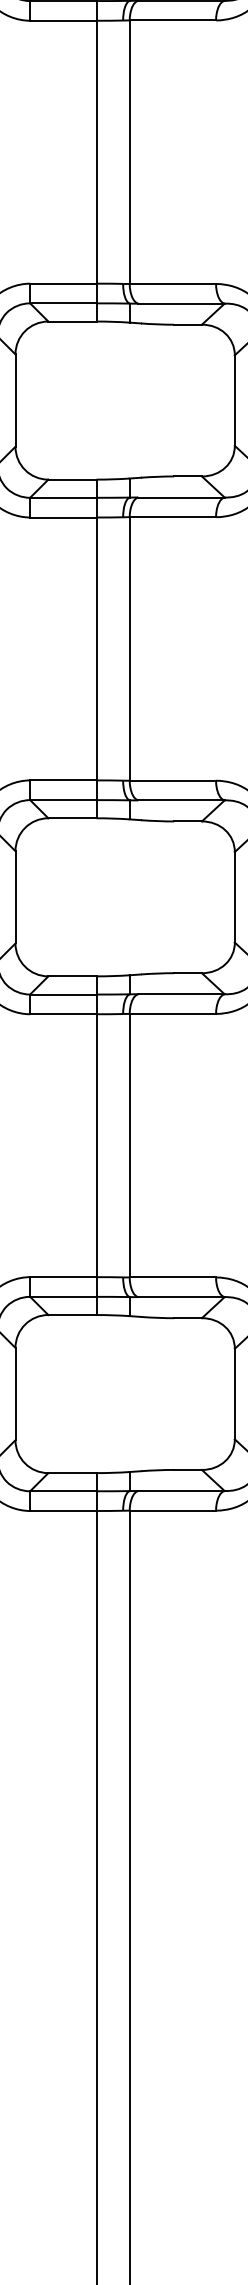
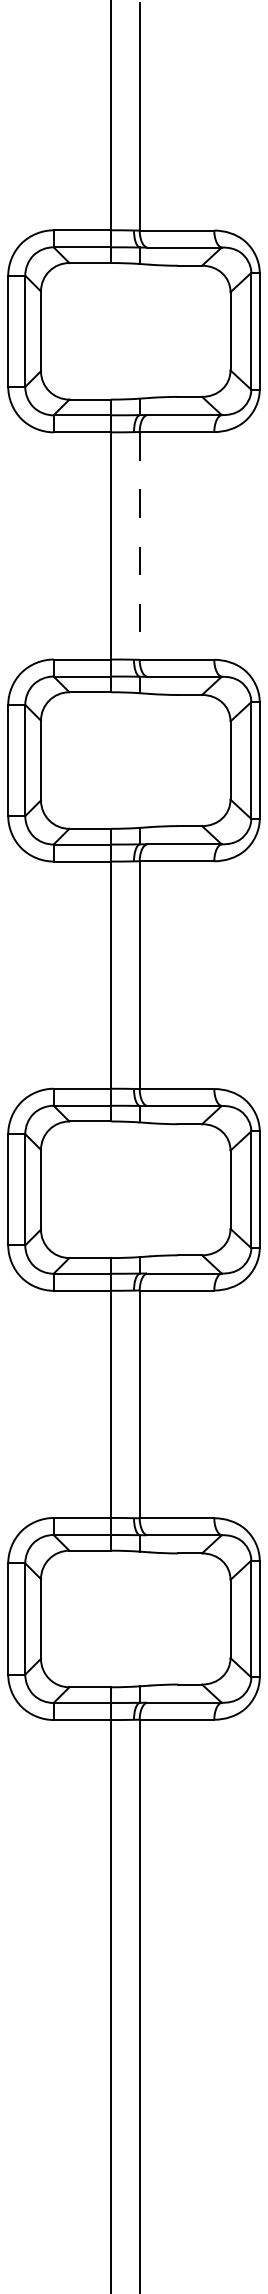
line: (129, 151) -> (139, 545), solid -> dashed

